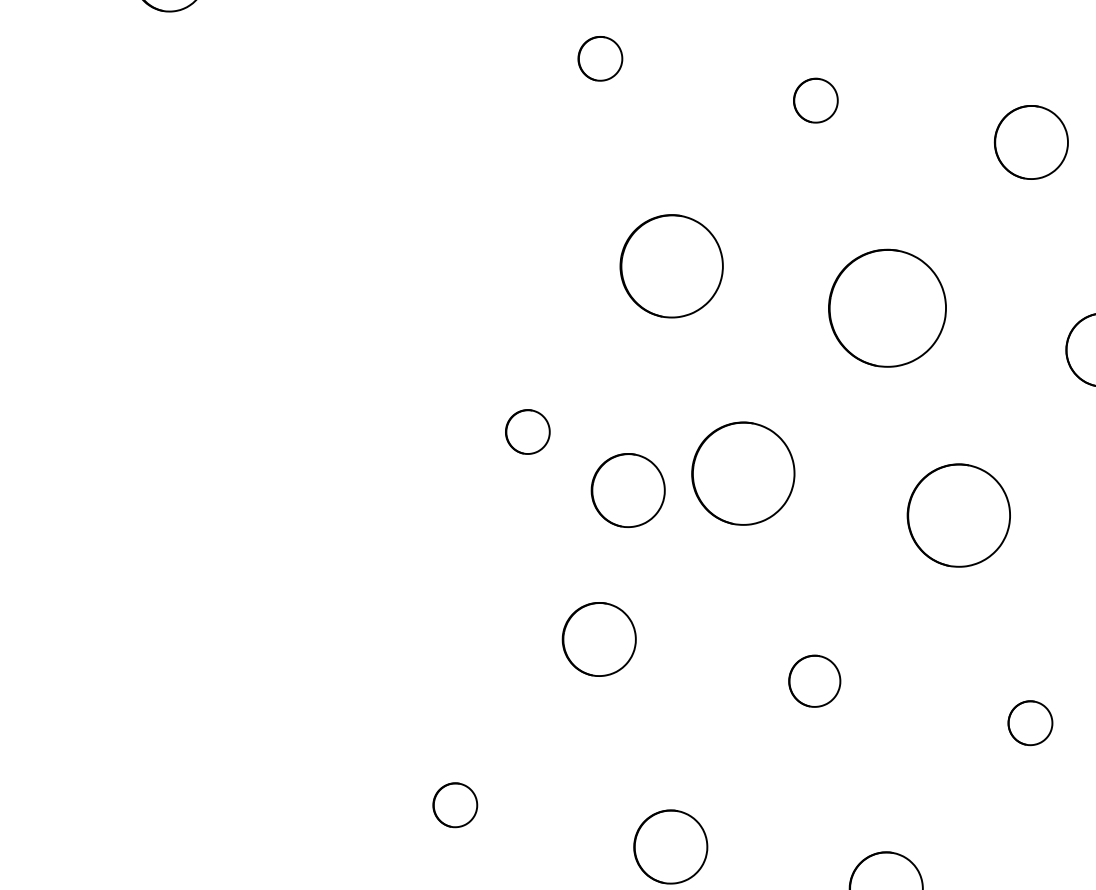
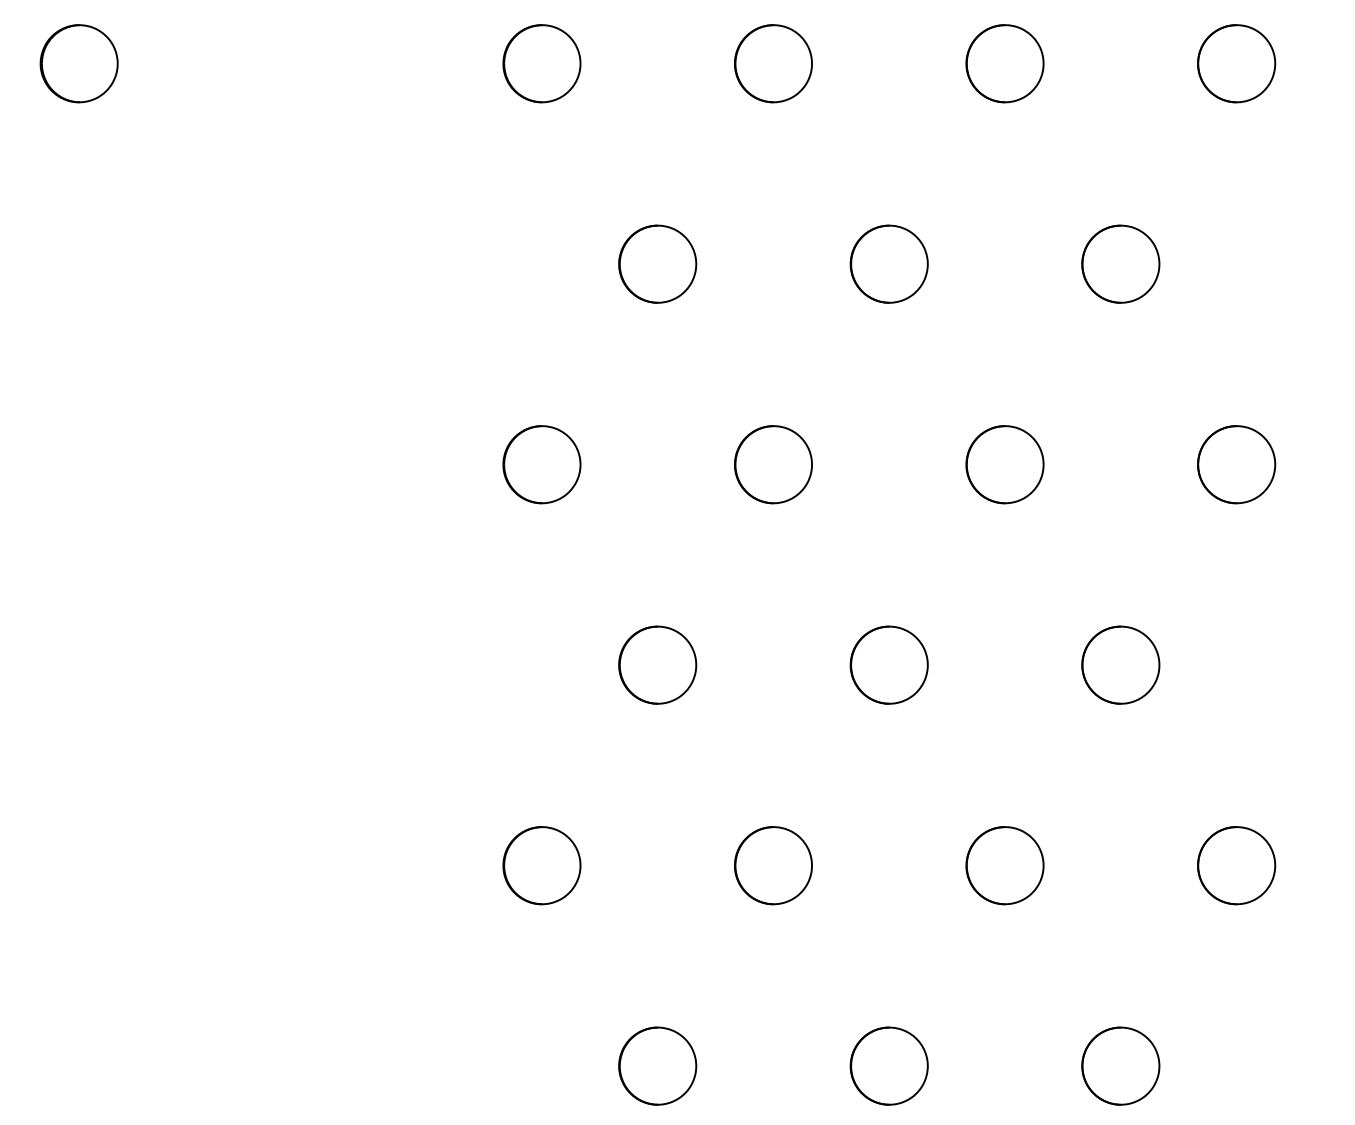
part: (600, 58) -> (541, 63), size x1.67
part: (815, 100) -> (773, 63), size x1.67
part: (671, 265) -> (657, 263), size x0.71
part: (886, 307) -> (888, 263), size x0.62
part: (527, 431) -> (541, 464), size x1.67
part: (743, 473) -> (773, 464), size x0.71
part: (628, 489) -> (657, 504), removed
part: (958, 515) -> (1004, 464), size x0.71
part: (814, 680) -> (888, 664), size x1.43
part: (1030, 722) -> (1120, 664), size x1.67
part: (454, 804) -> (541, 865), size x1.67

